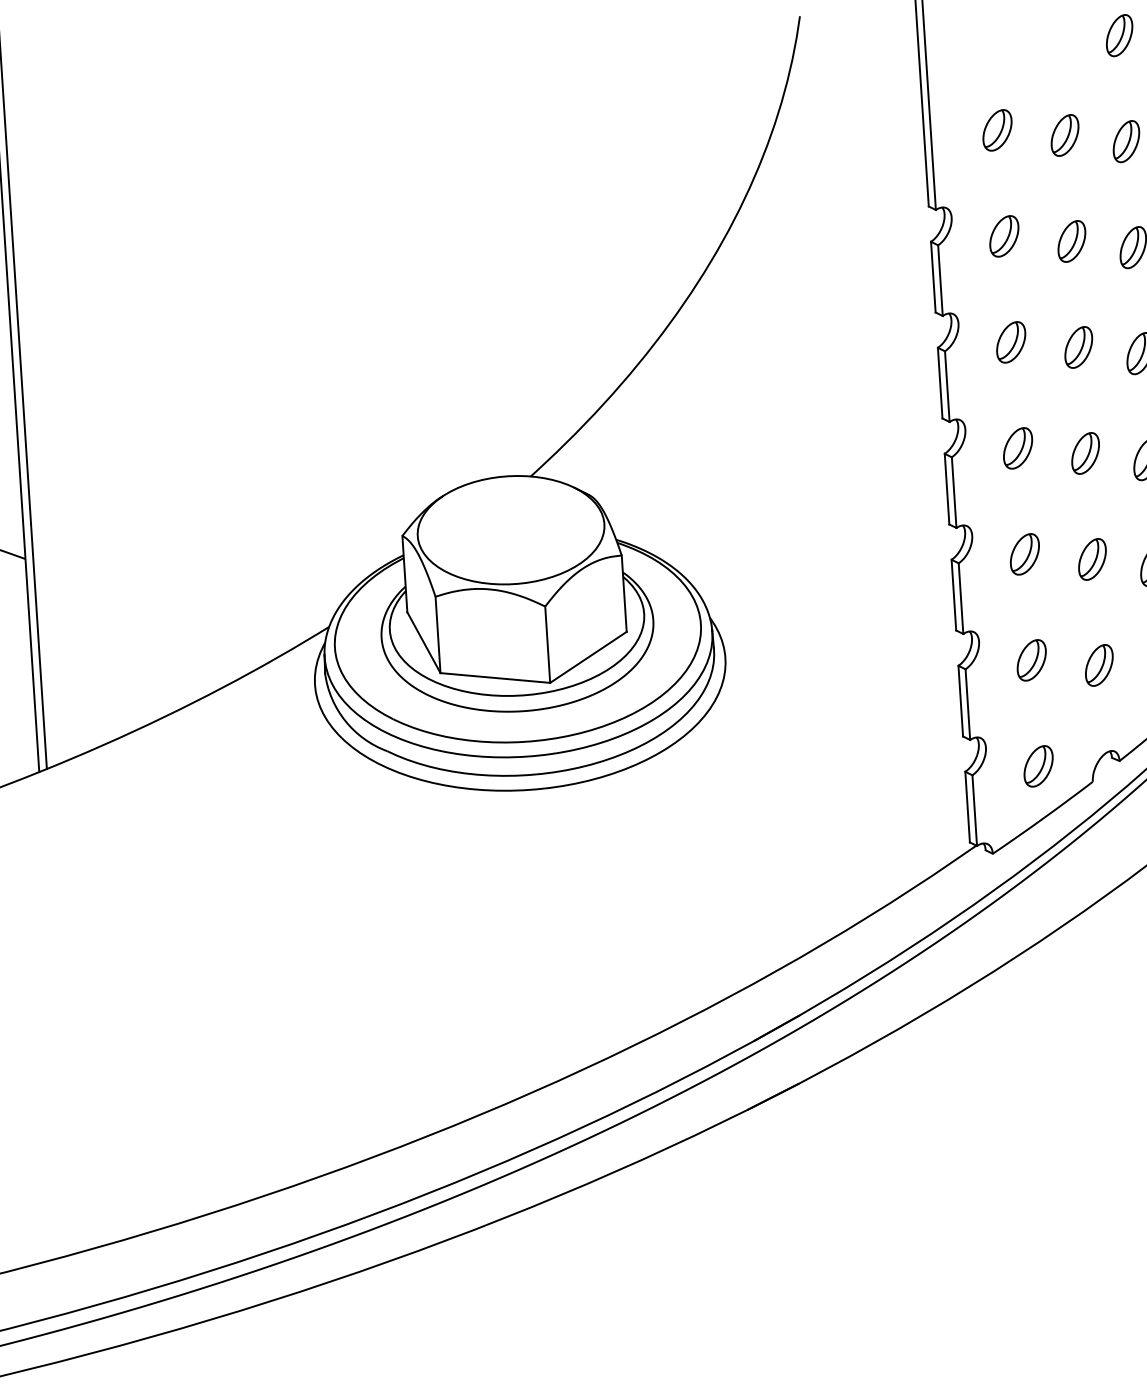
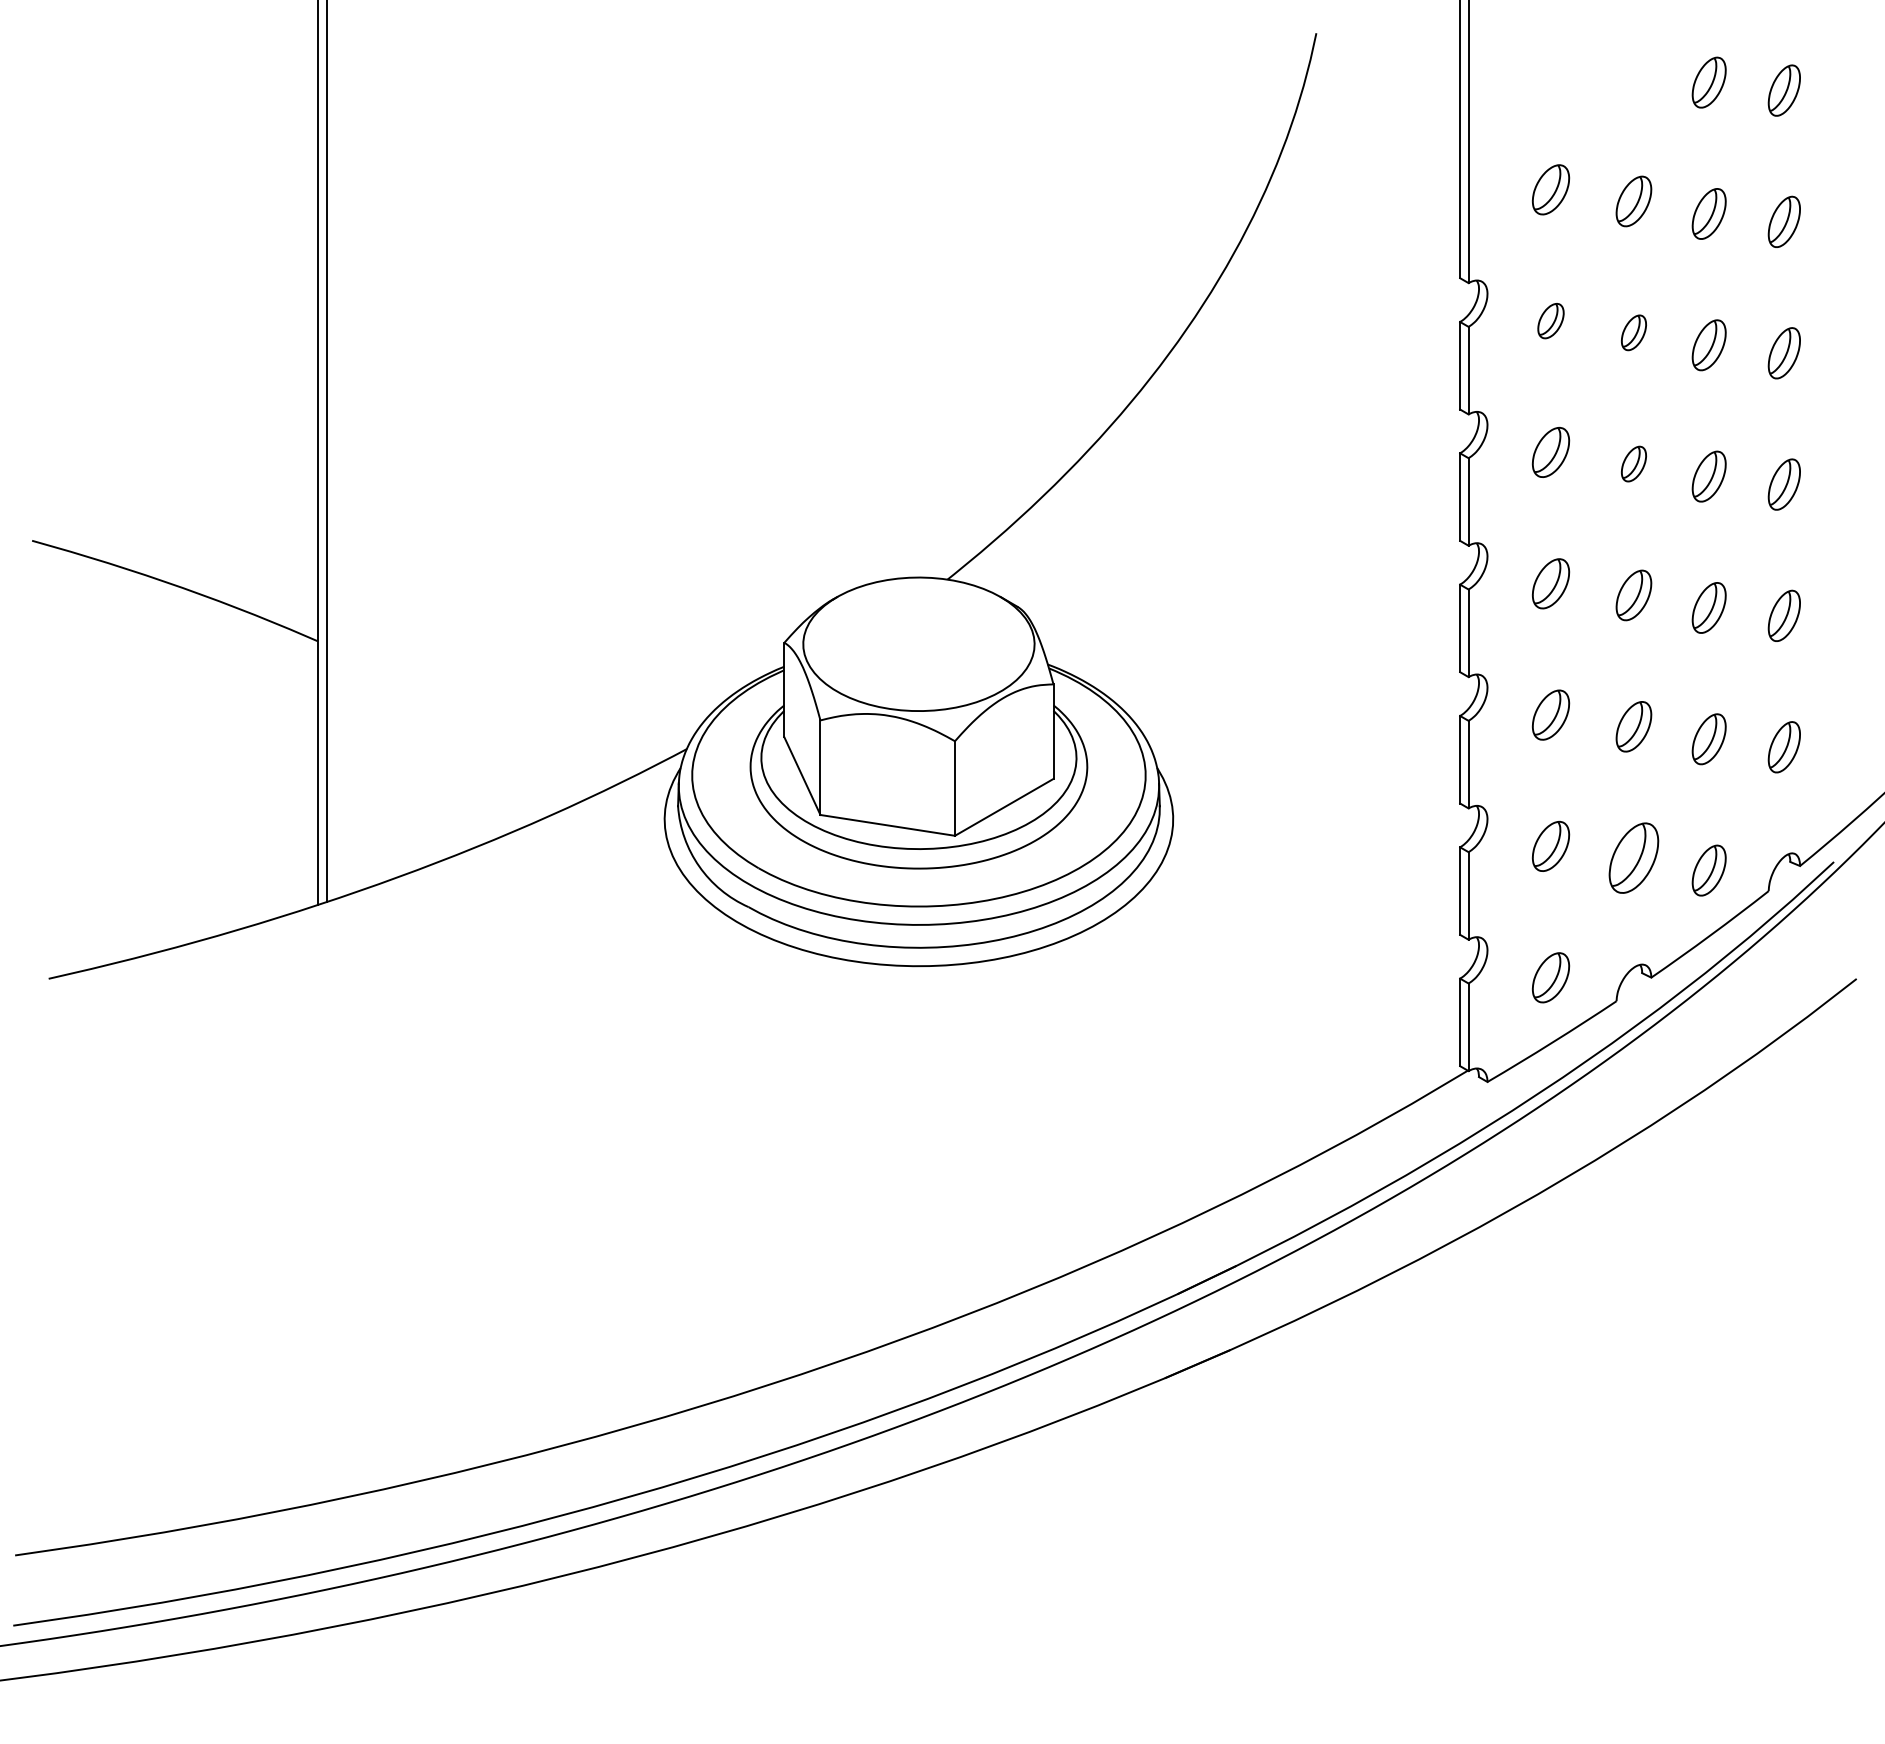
part: (1003, 235) -> (1550, 320), size x0.7
part: (1071, 241) -> (1633, 332), size x0.7
part: (1078, 346) -> (1633, 463), size x0.7
part: (1098, 664) -> (1633, 857), size x1.4

